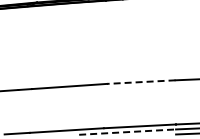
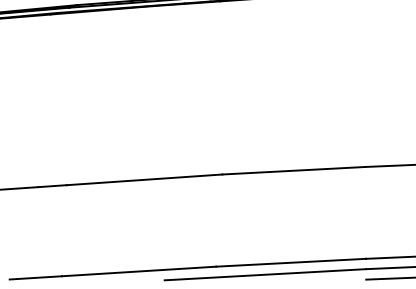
line: (140, 82) -> (292, 171), dashed -> solid
line: (127, 132) -> (265, 275), dashed -> solid

